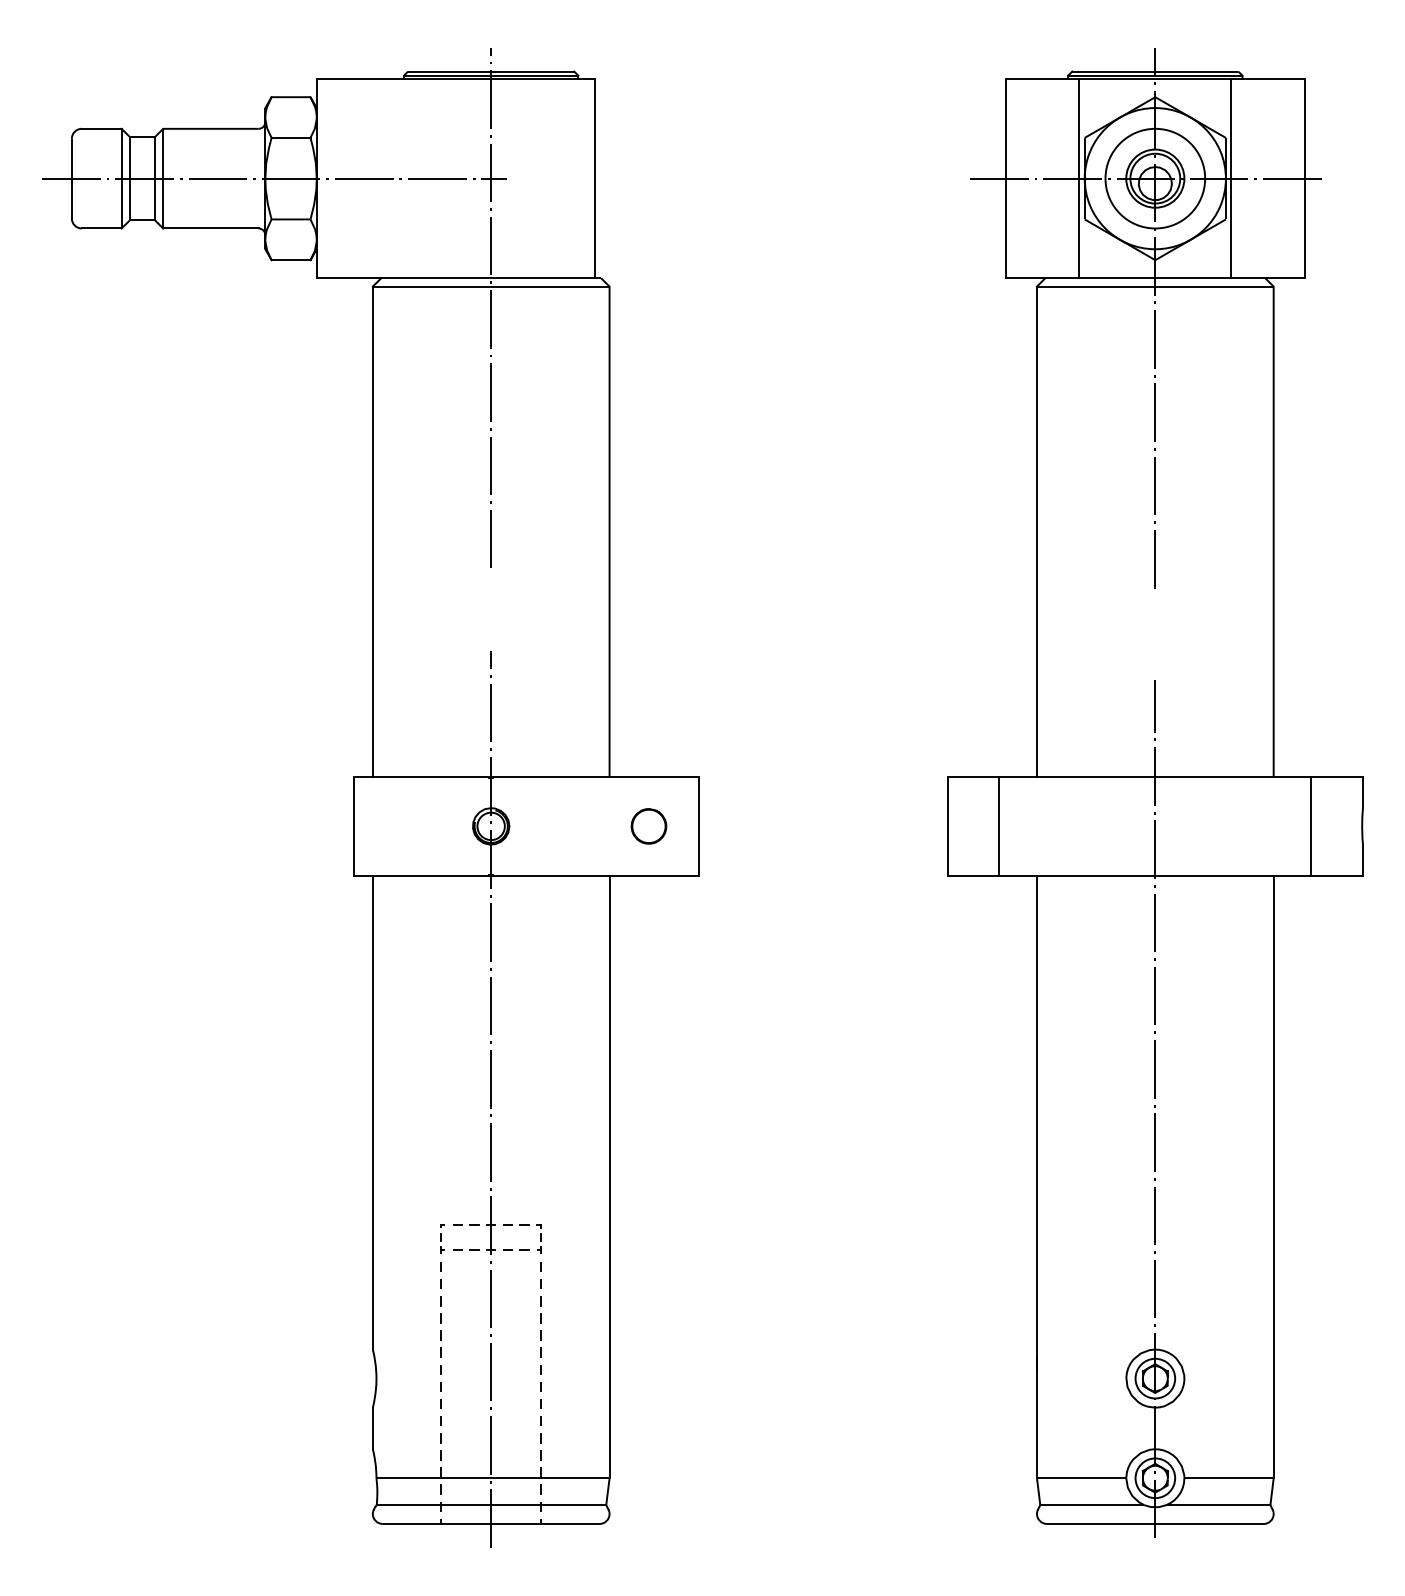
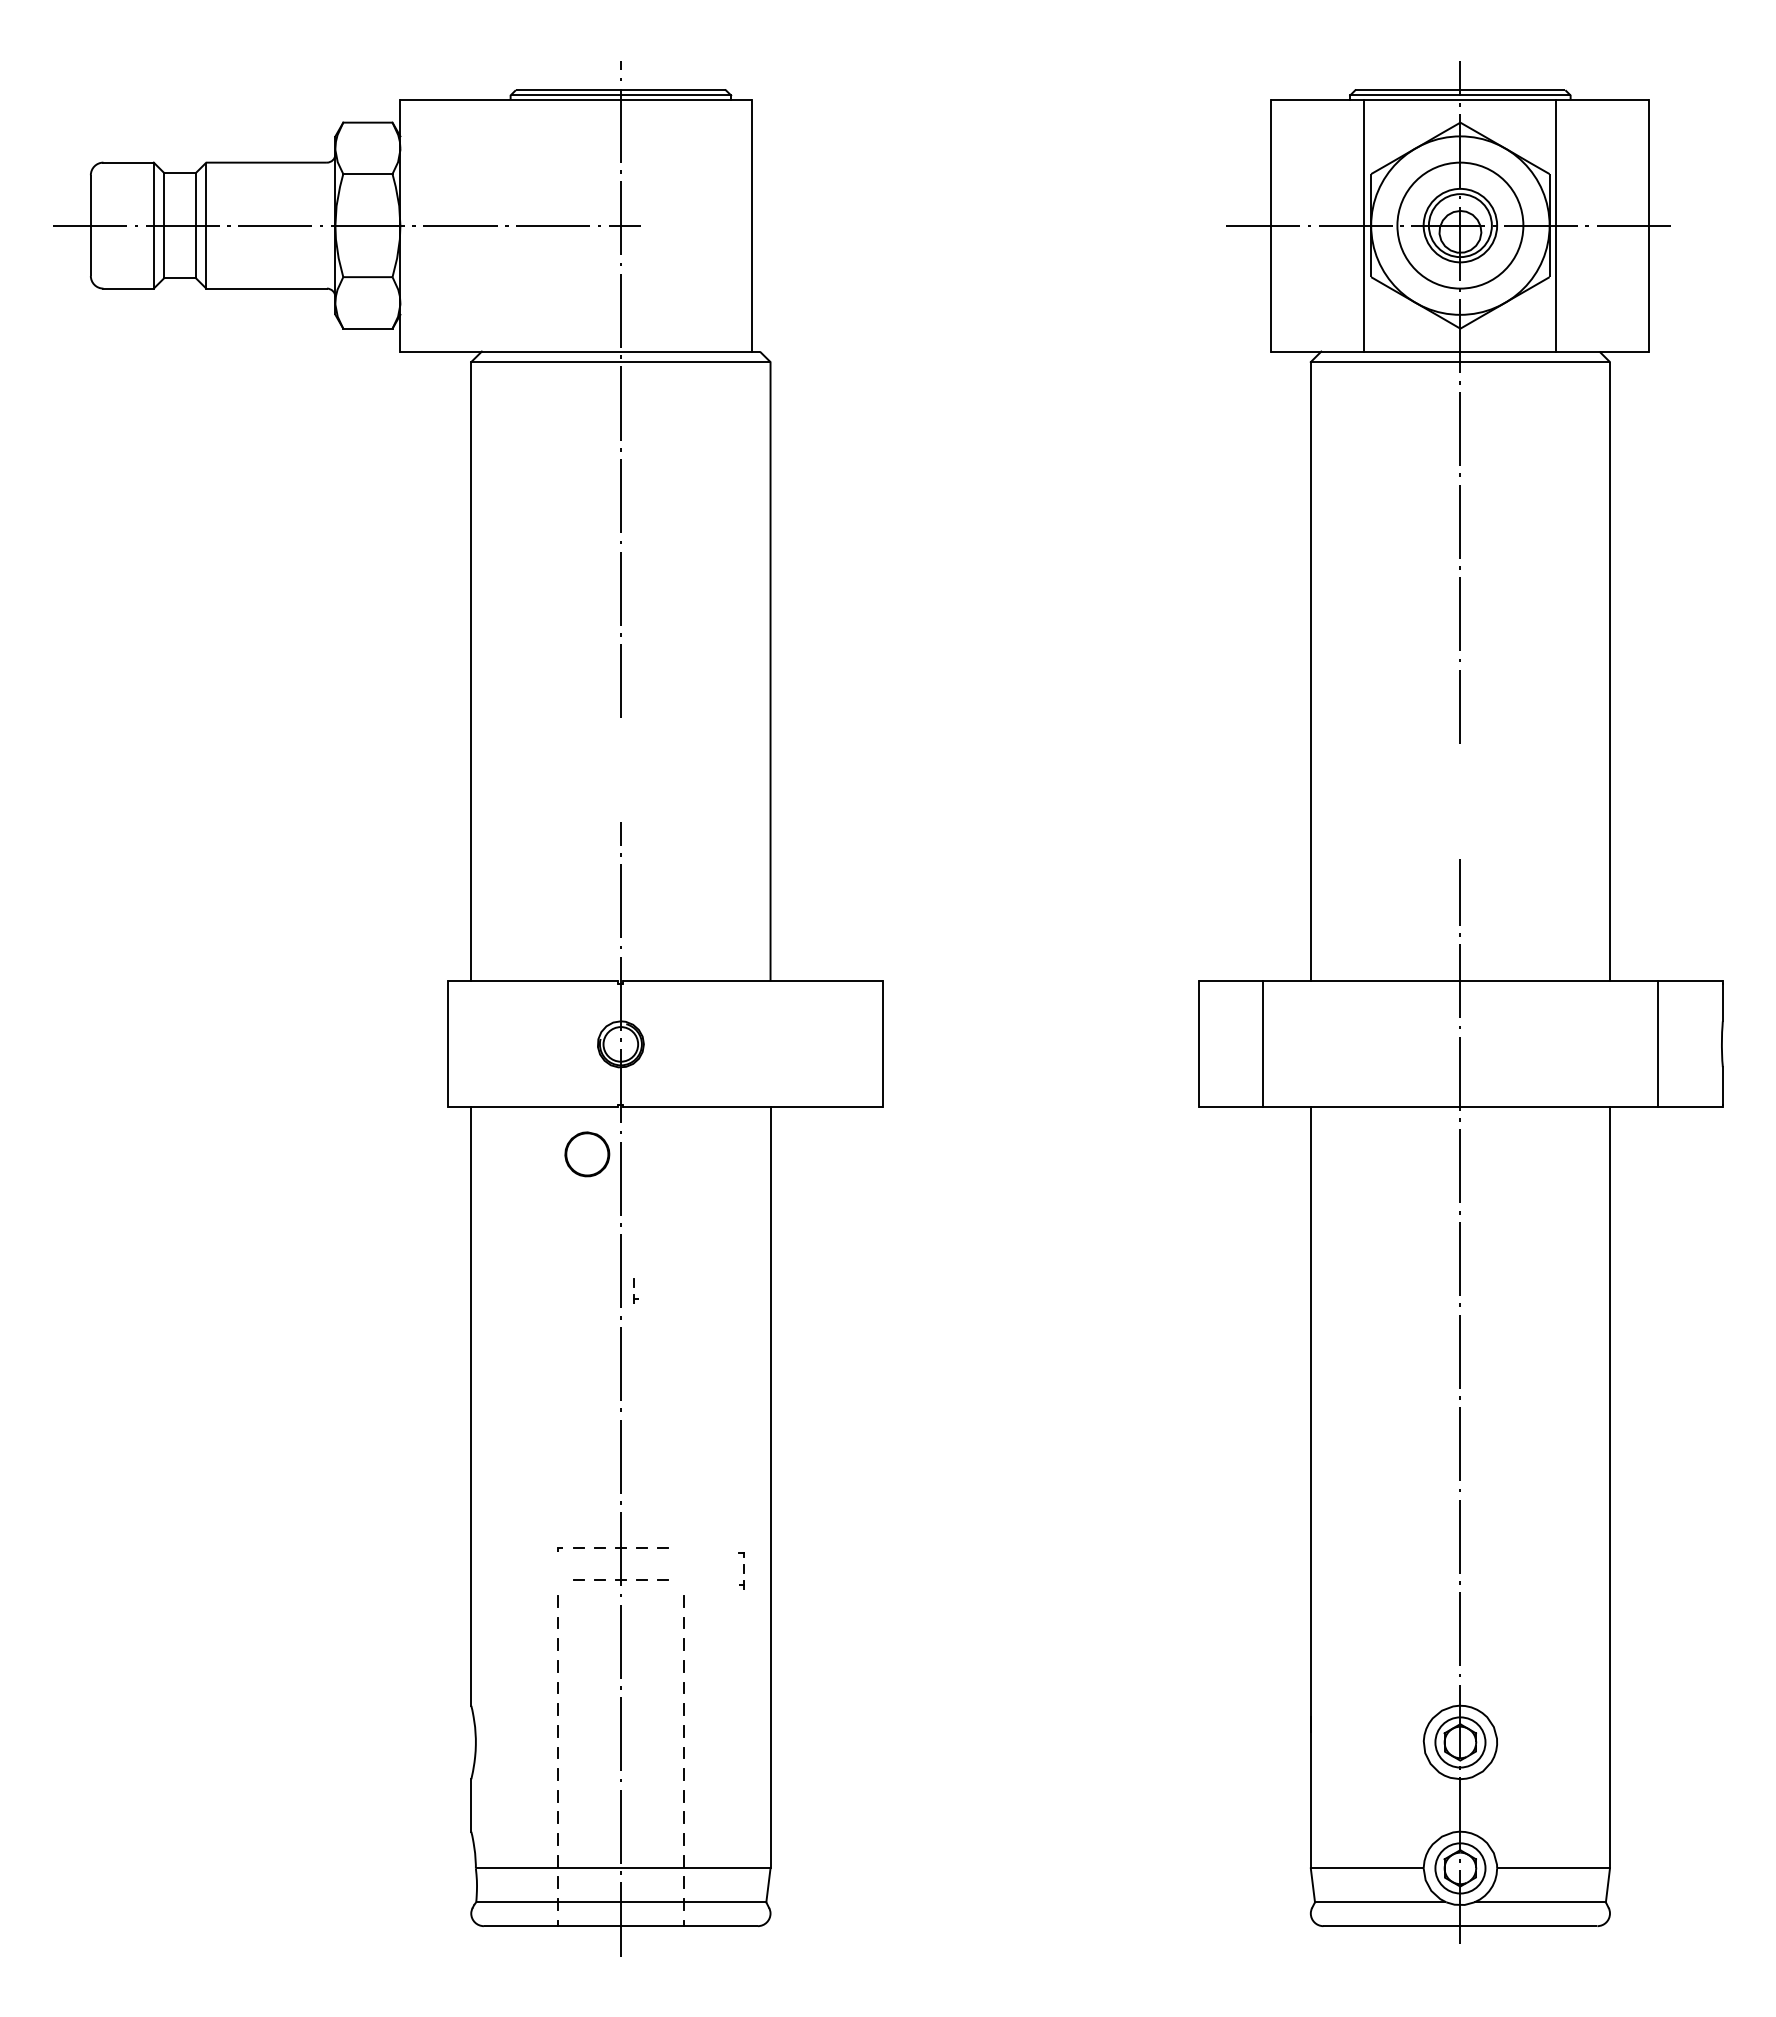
part: (649, 826) -> (587, 1154), moved
part: (539, 1238) -> (741, 1570), moved
part: (442, 1243) -> (635, 1290), moved

